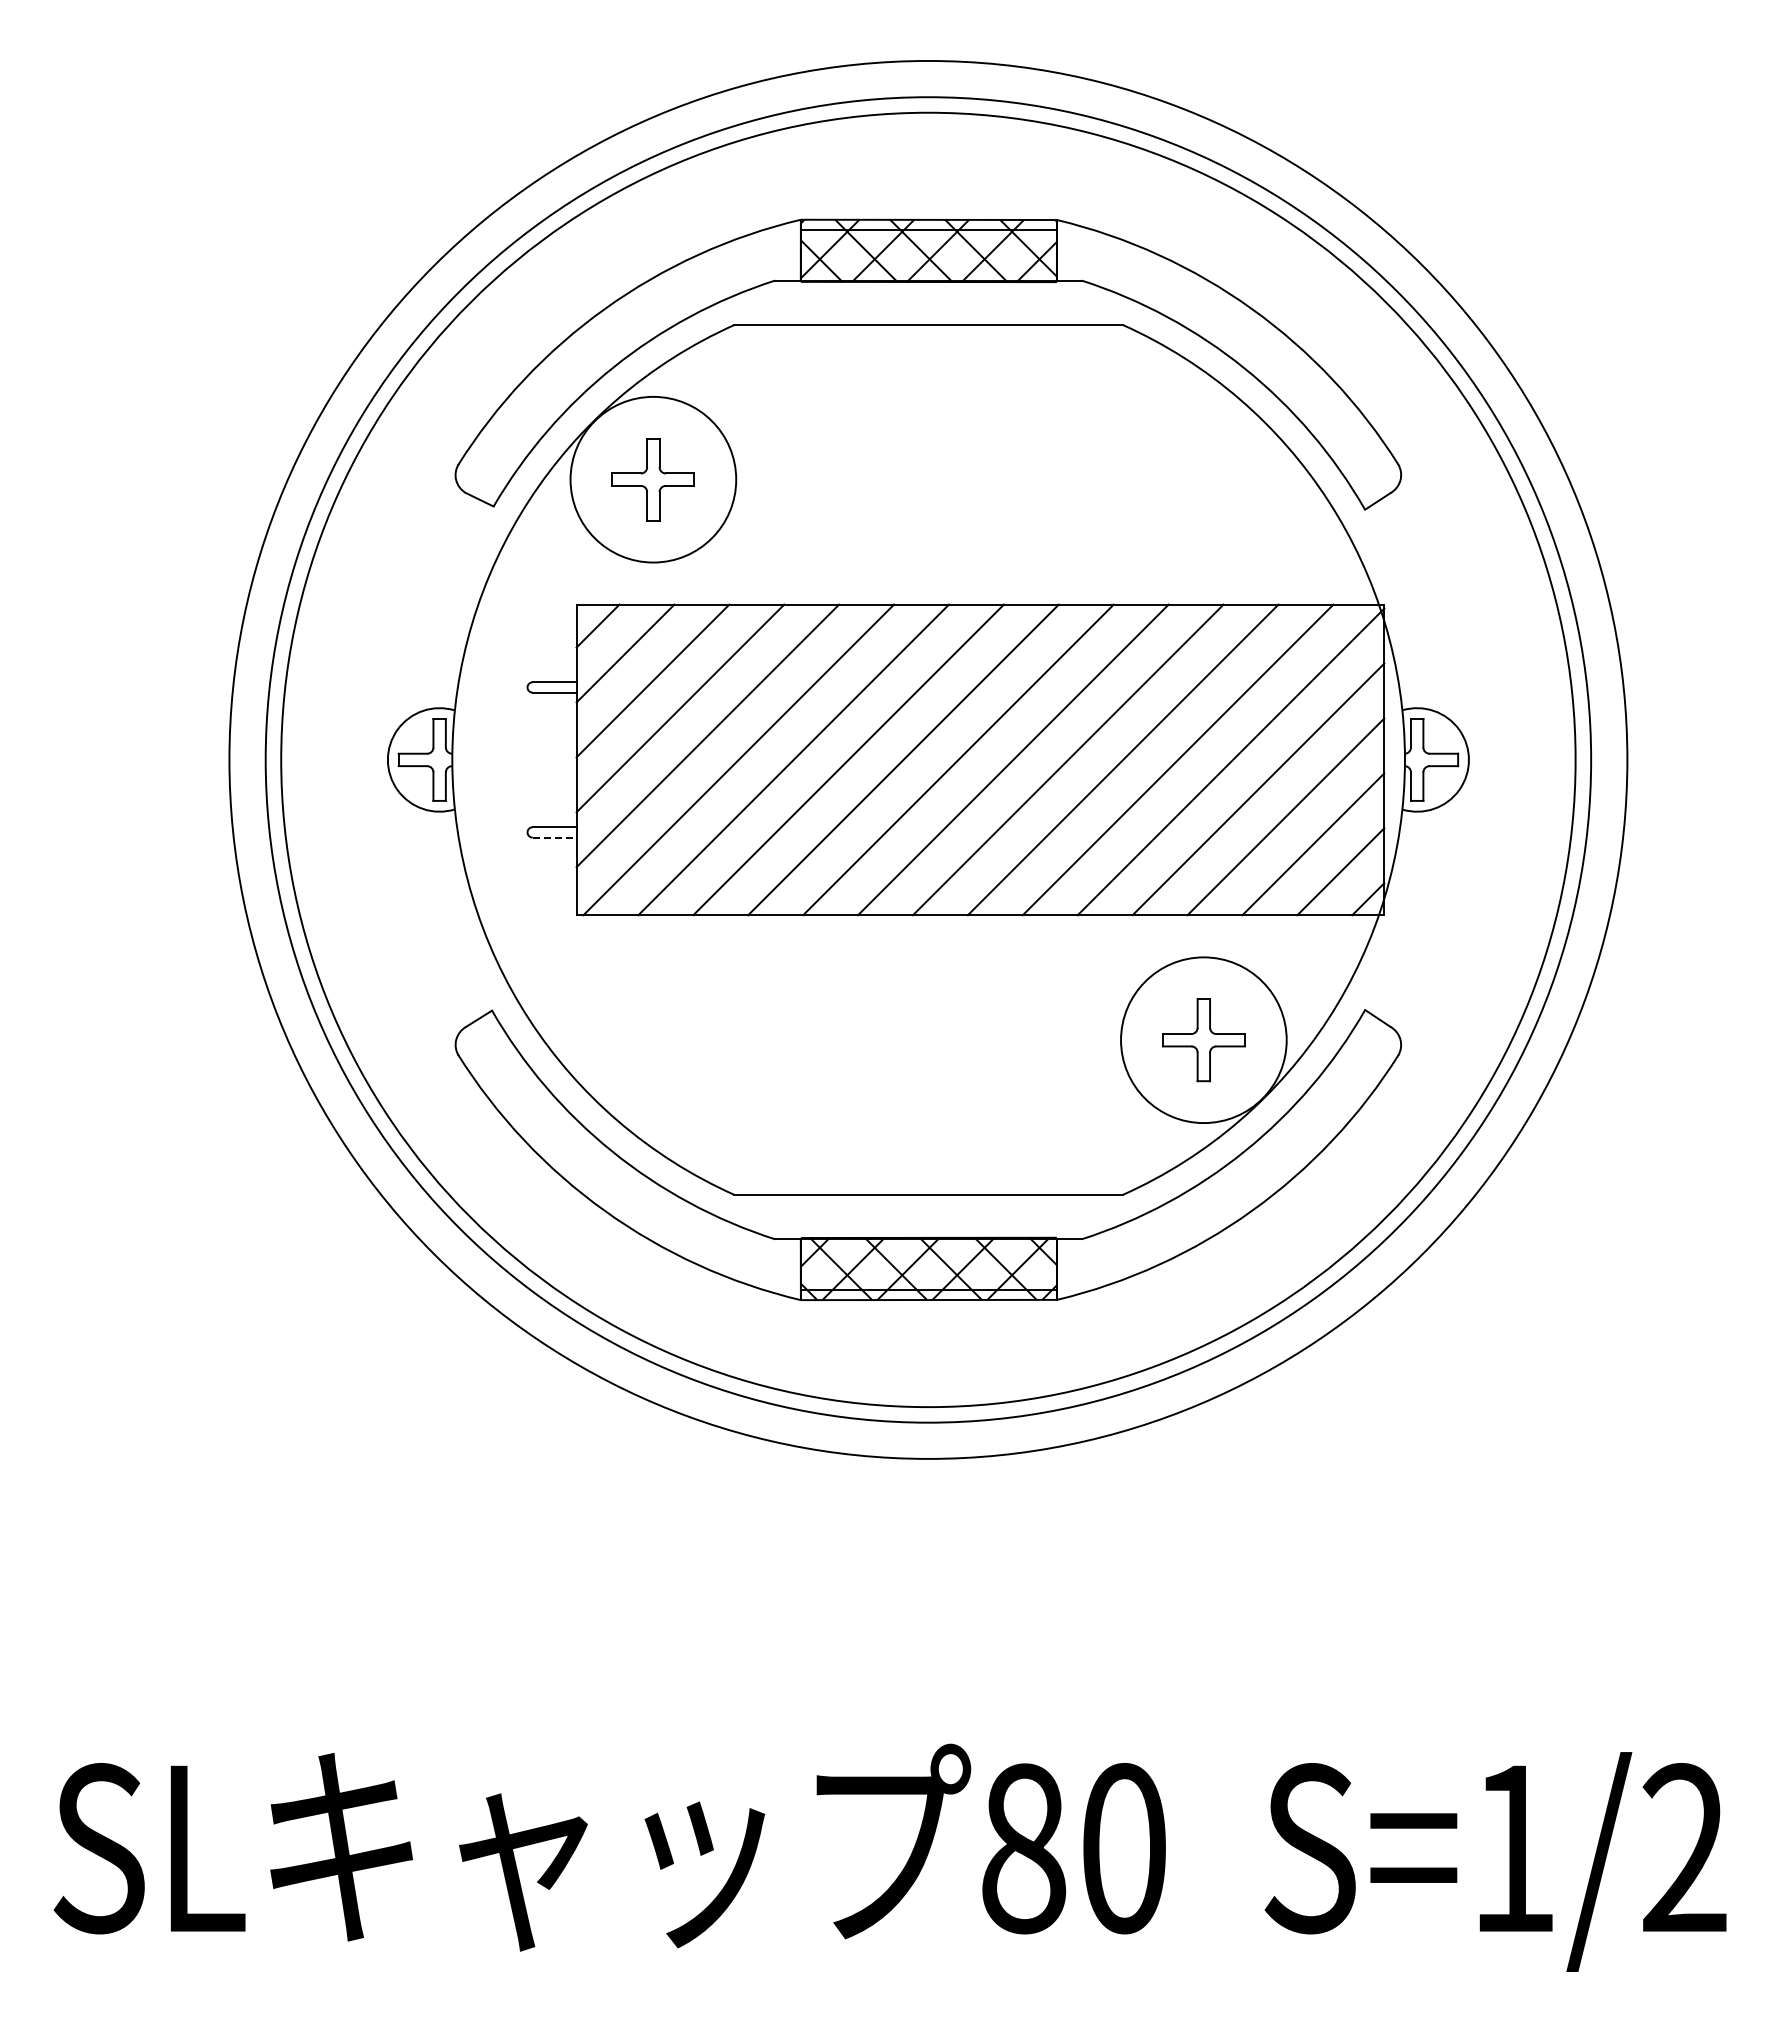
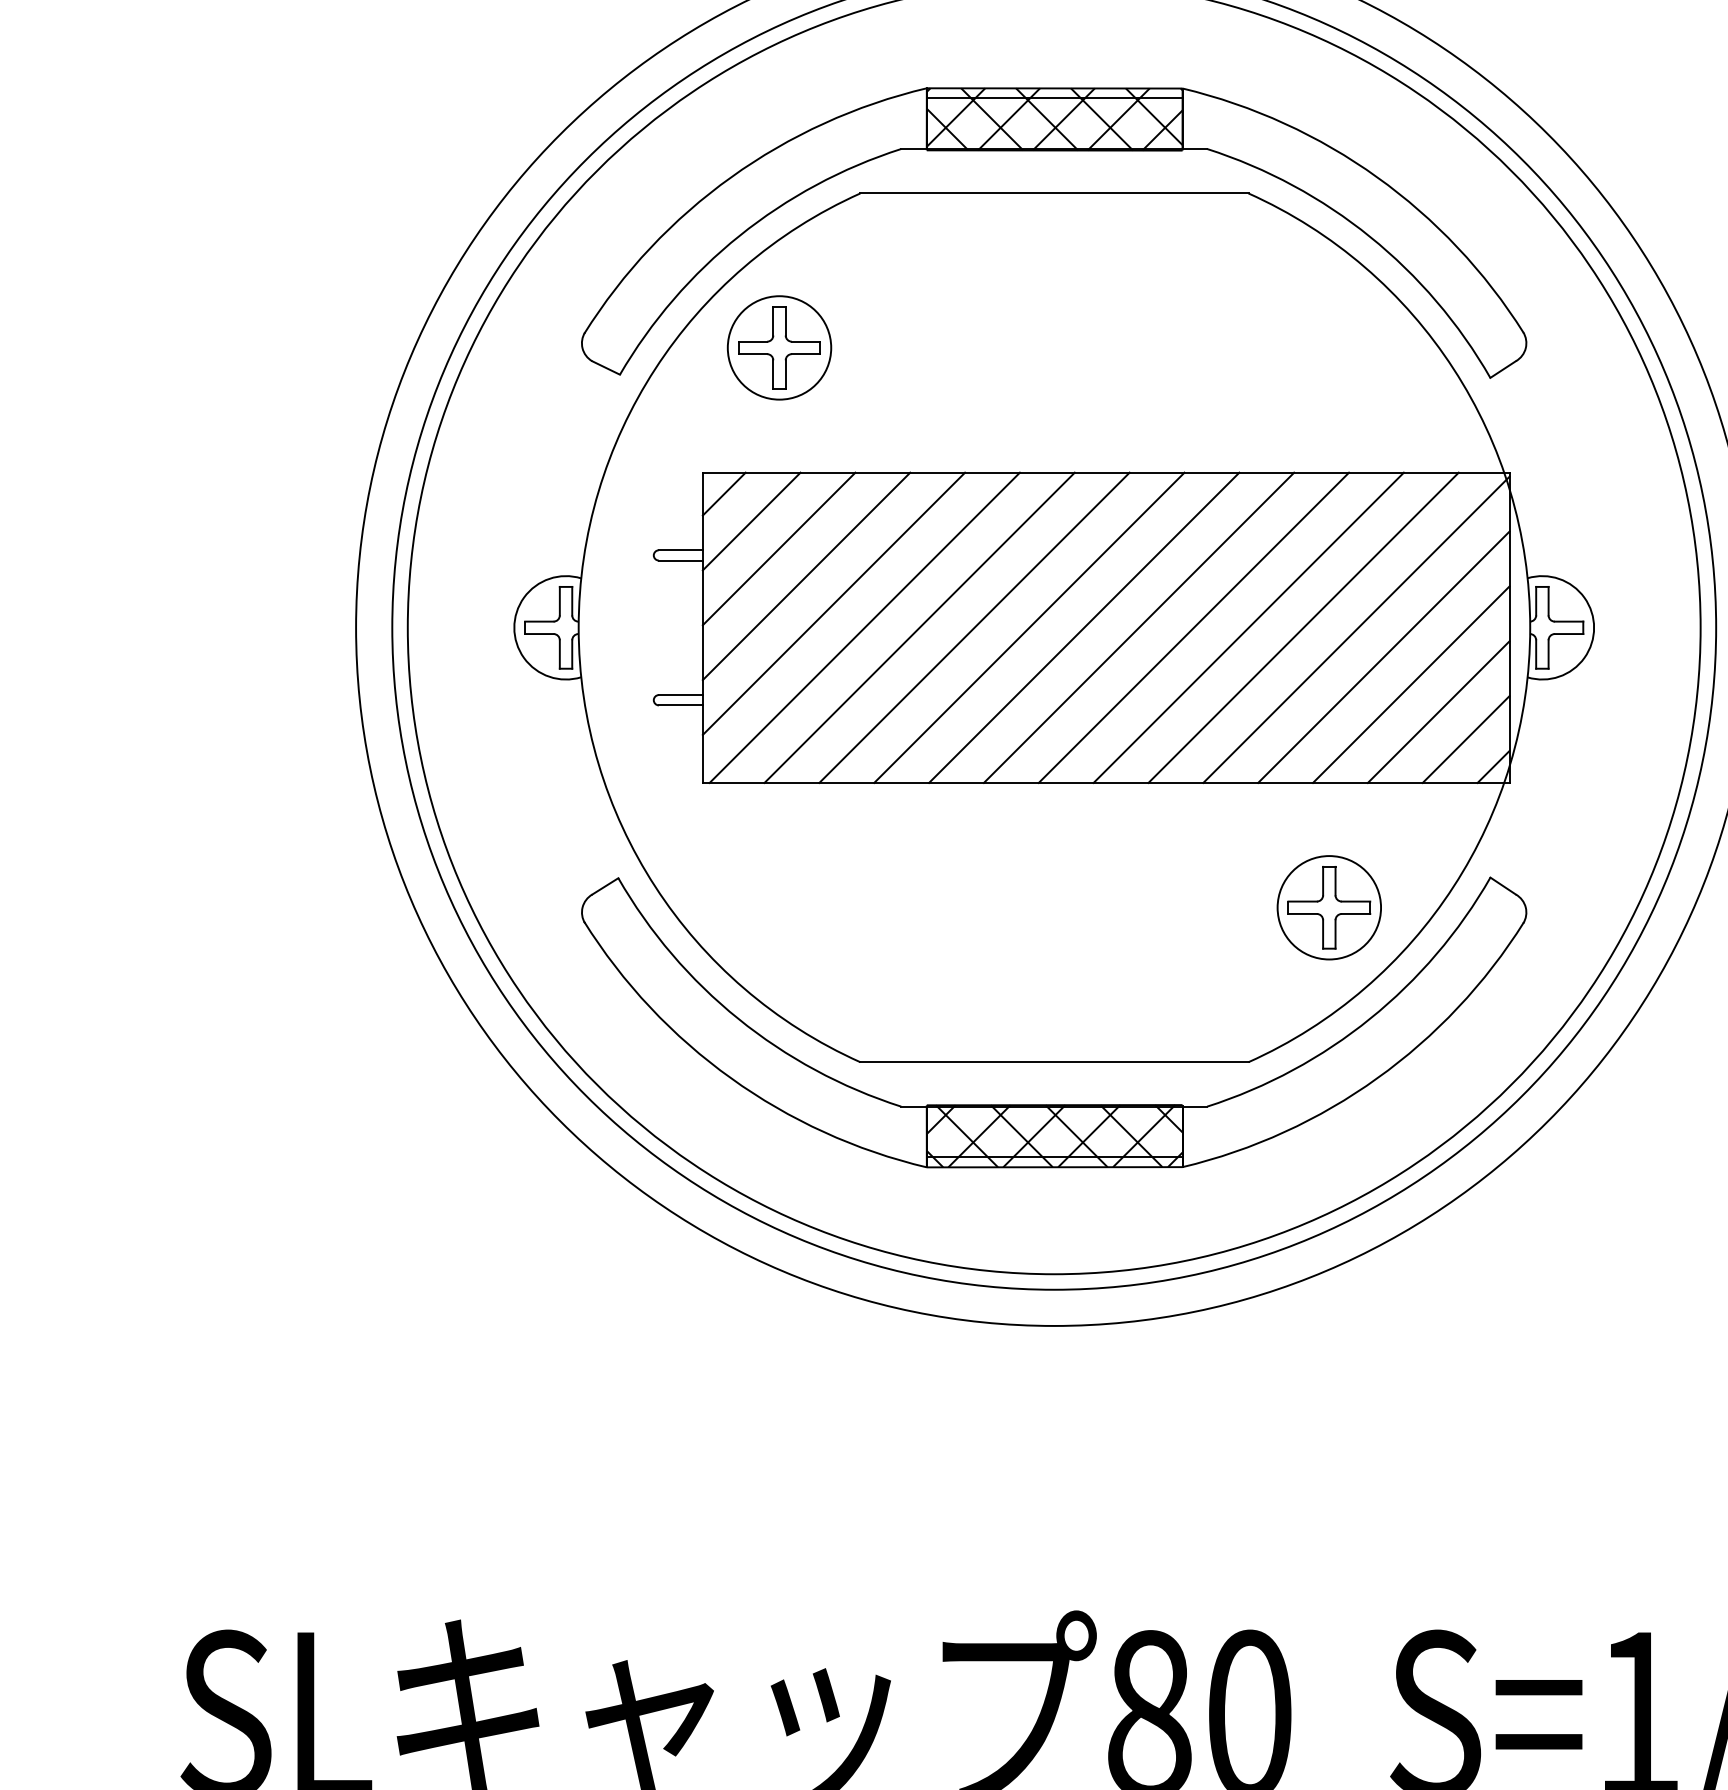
circle: (653, 479) -> (779, 347), size x0.62
line: (554, 837) -> (680, 705), dashed -> solid
circle: (1203, 1040) -> (1328, 908), size x0.62

